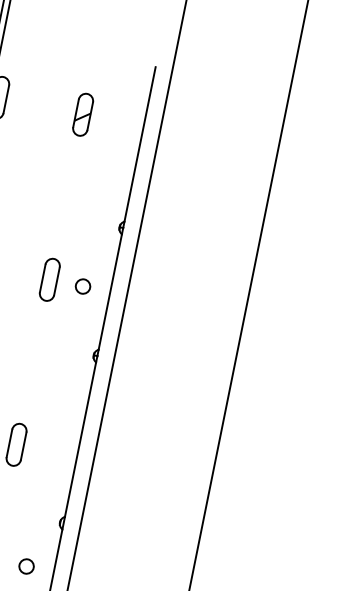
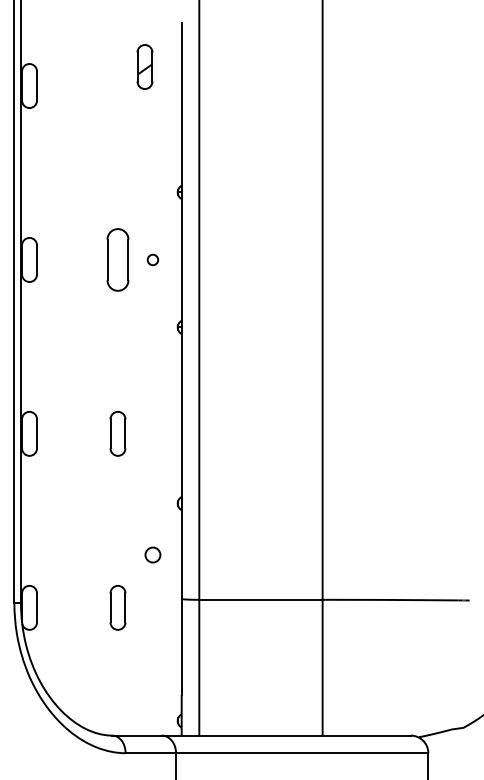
part: (82, 114) -> (144, 66), moved
part: (49, 279) -> (117, 259), size x1.4
circle: (82, 286) -> (152, 259), size x0.7

